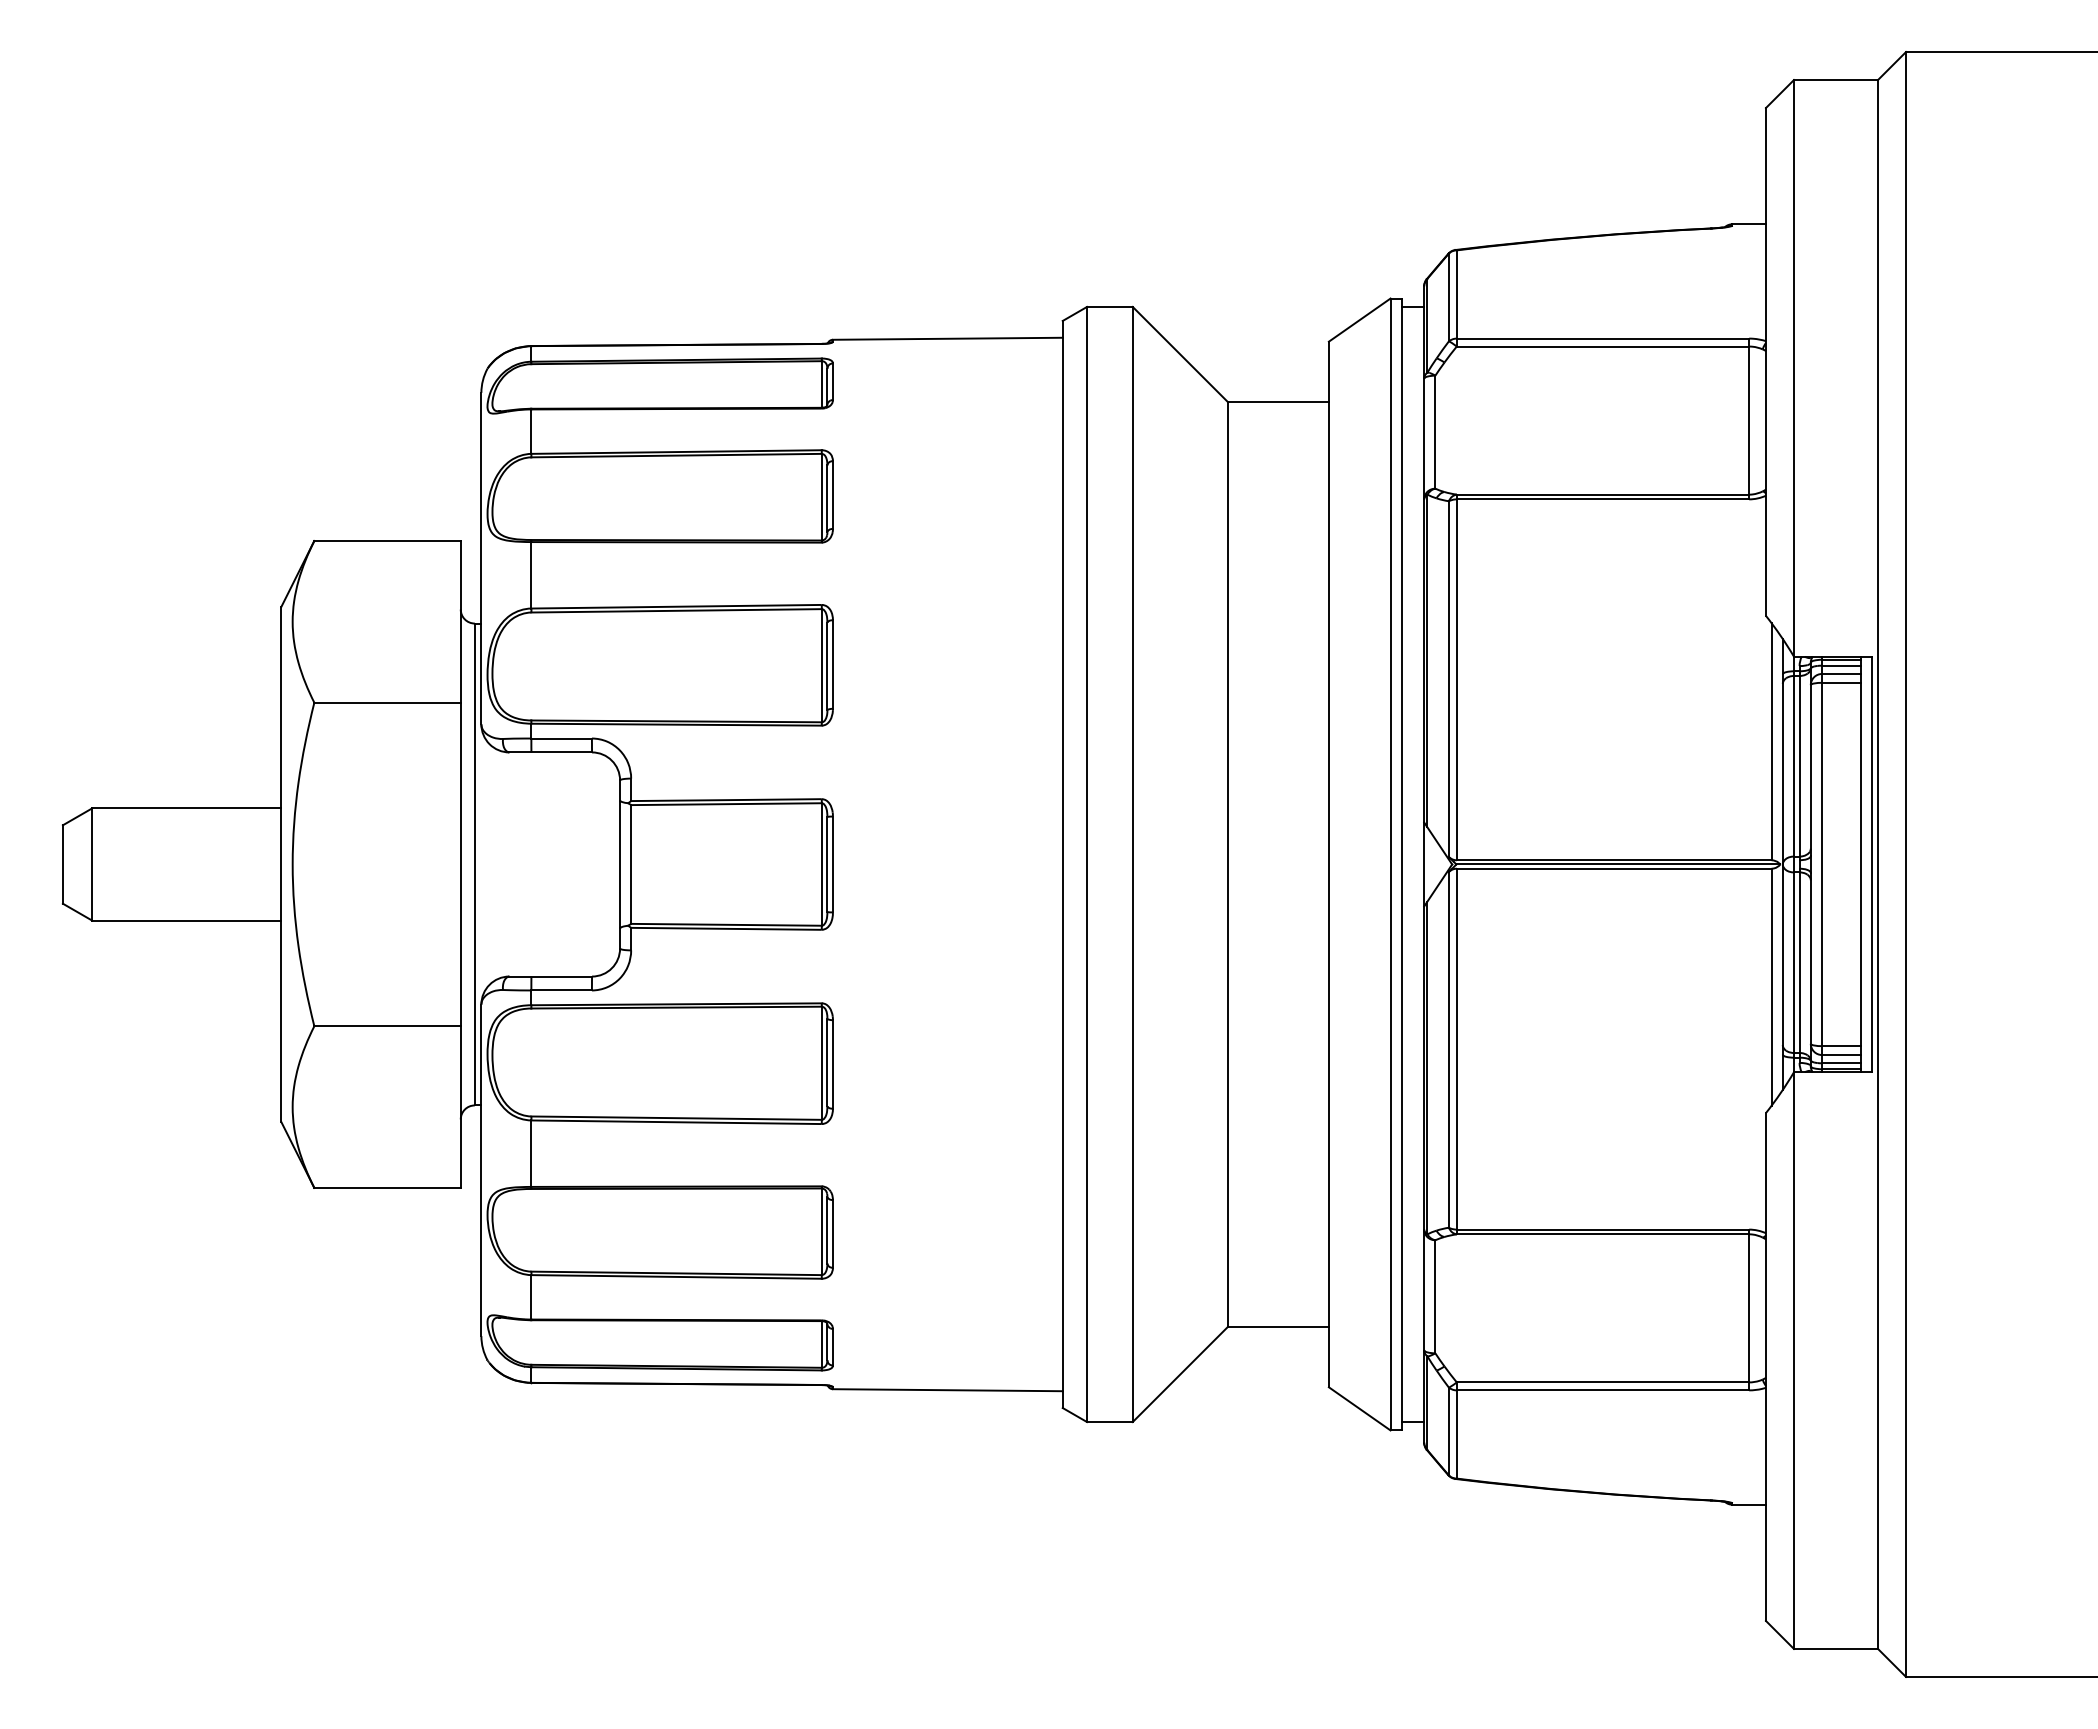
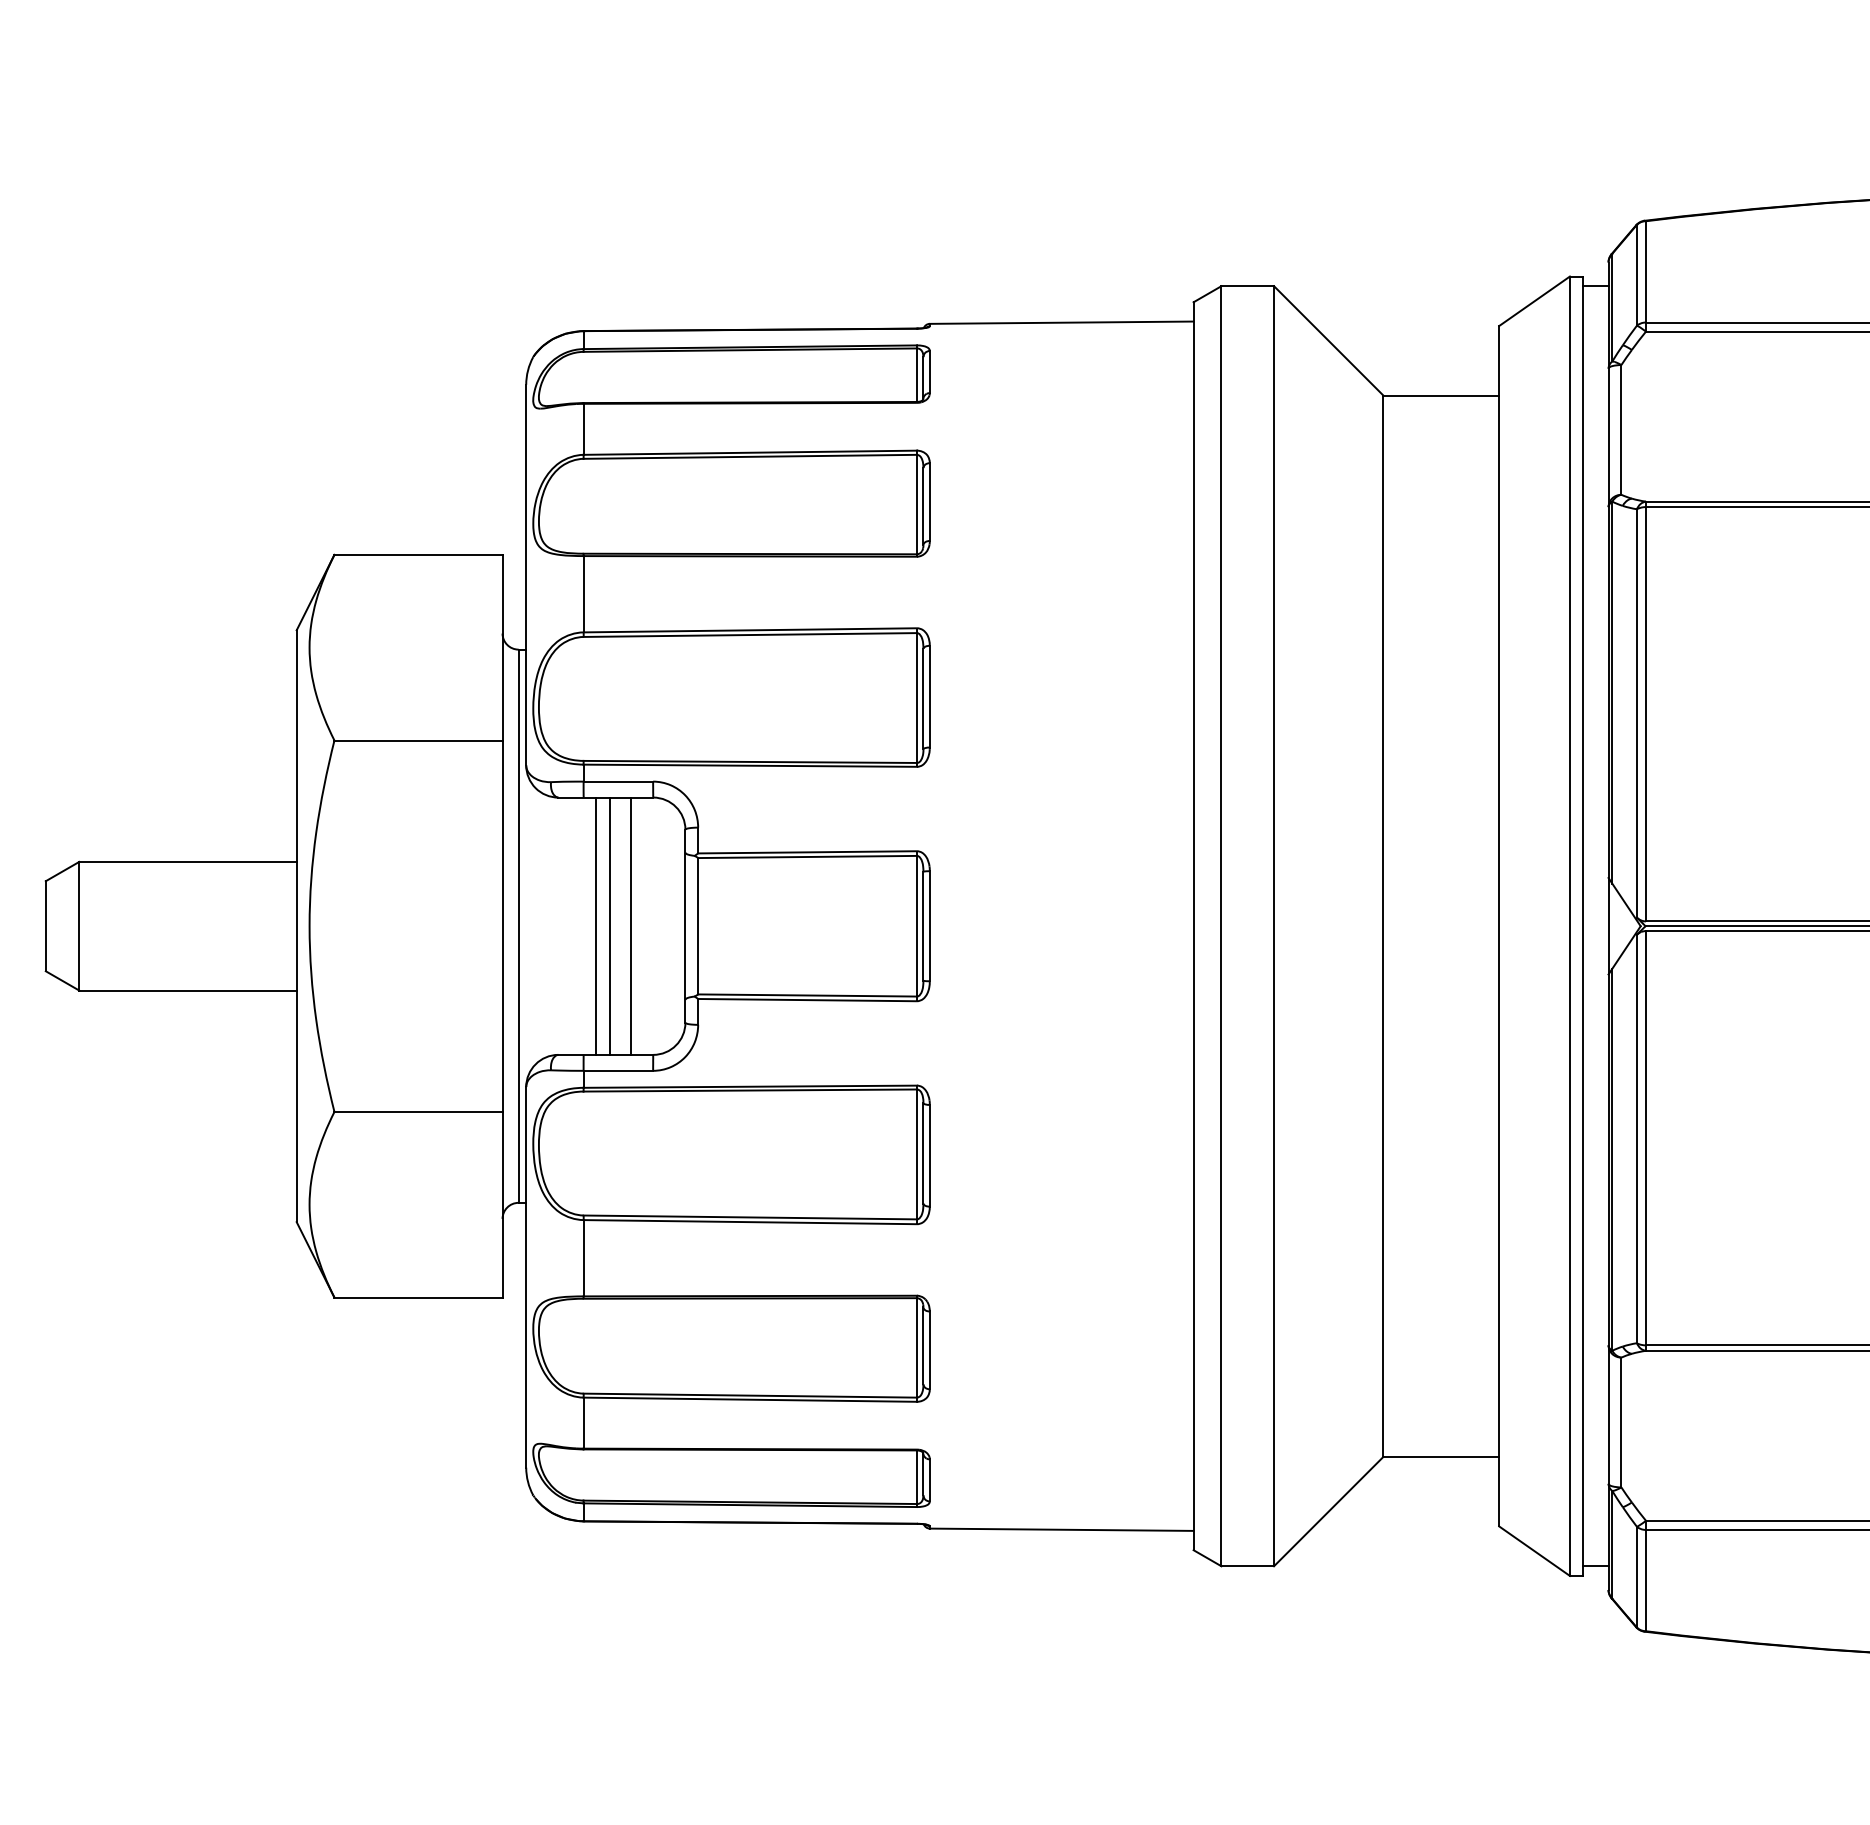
line: (542, 864) -> (596, 926), added
line: (554, 864) -> (610, 926), added
line: (573, 864) -> (631, 926), added

